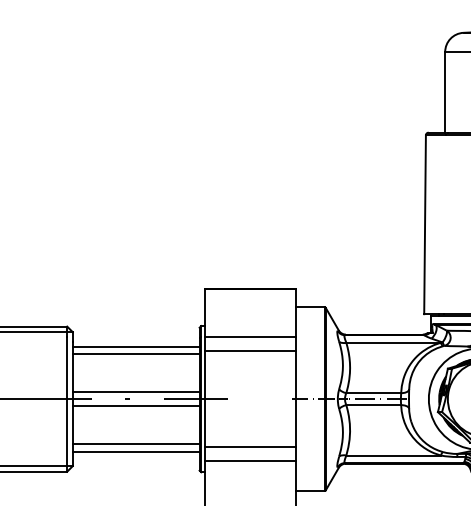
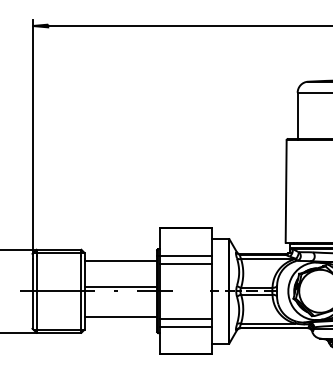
line: (135, 354) -> (120, 265), removed
line: (135, 406) -> (120, 295), removed
line: (135, 451) -> (120, 321), removed

